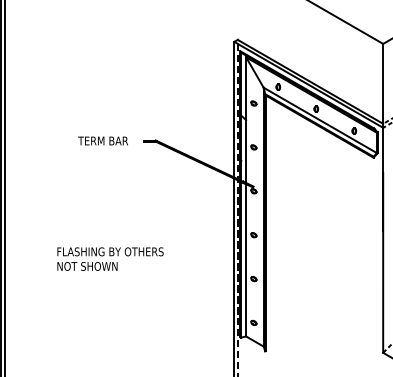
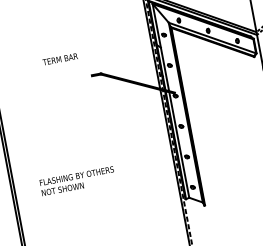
text: (102, 140) -> (59, 59), moved
text: (110, 258) -> (77, 180), moved

